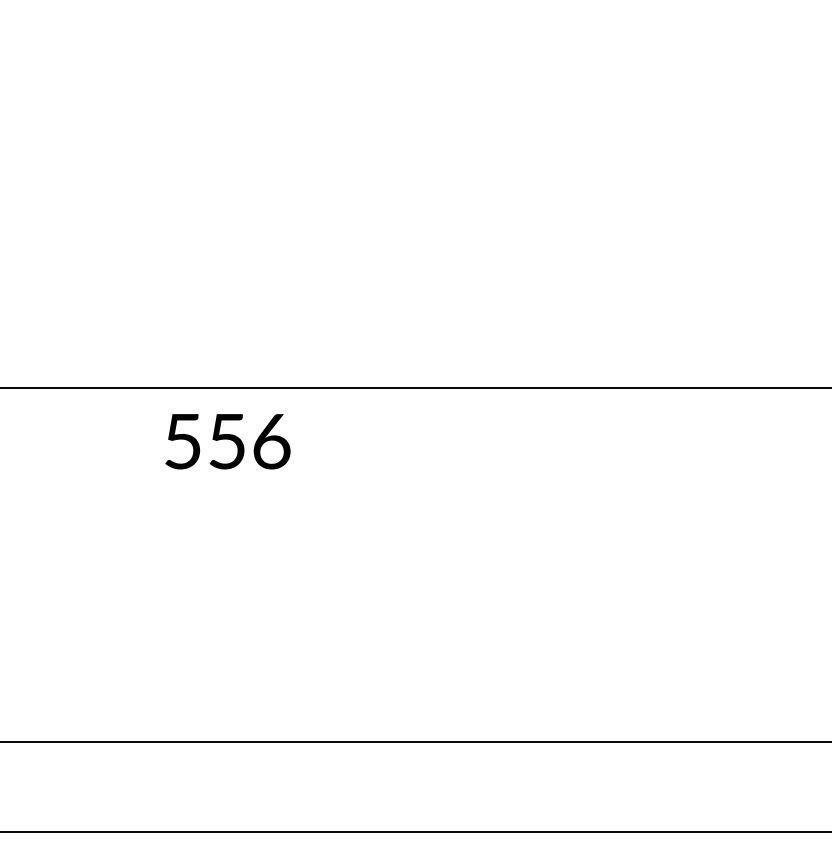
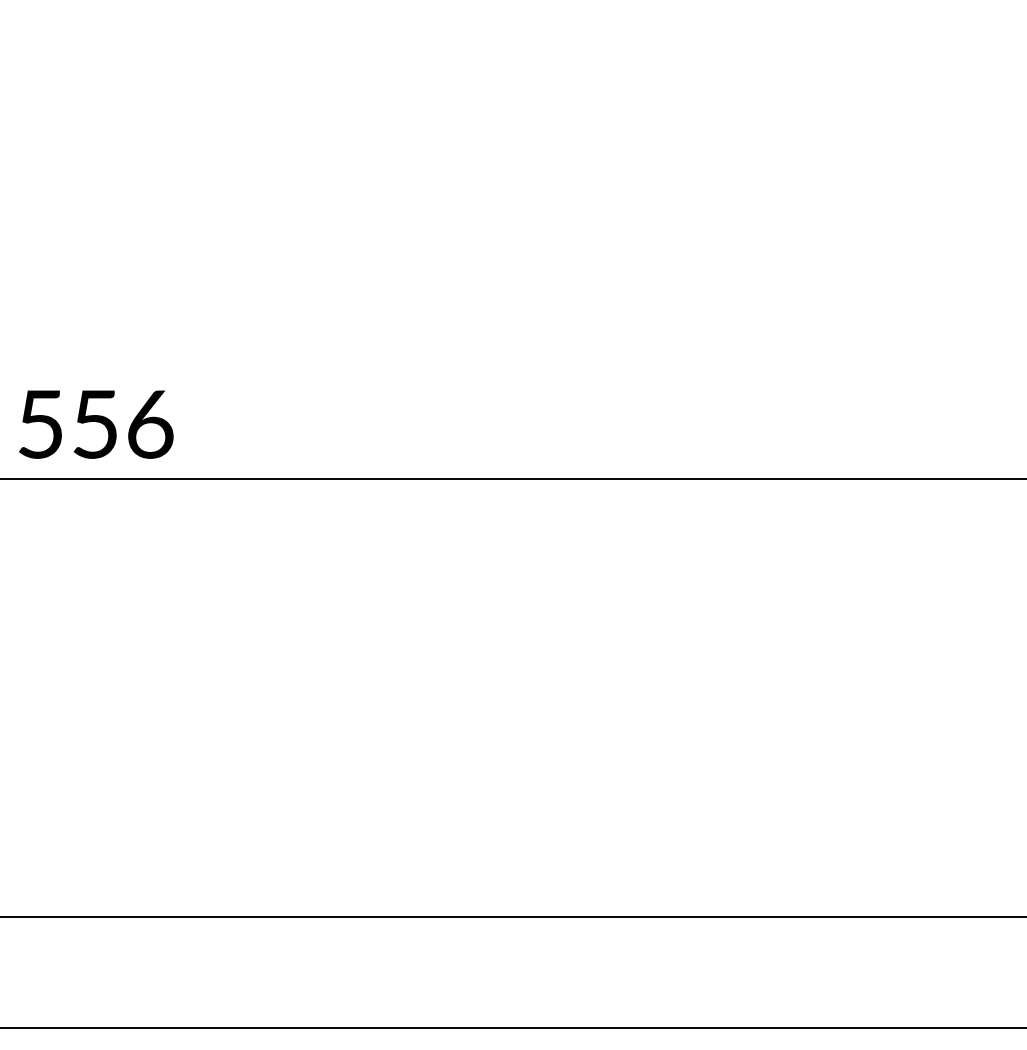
text: (228, 441) -> (96, 424), moved

